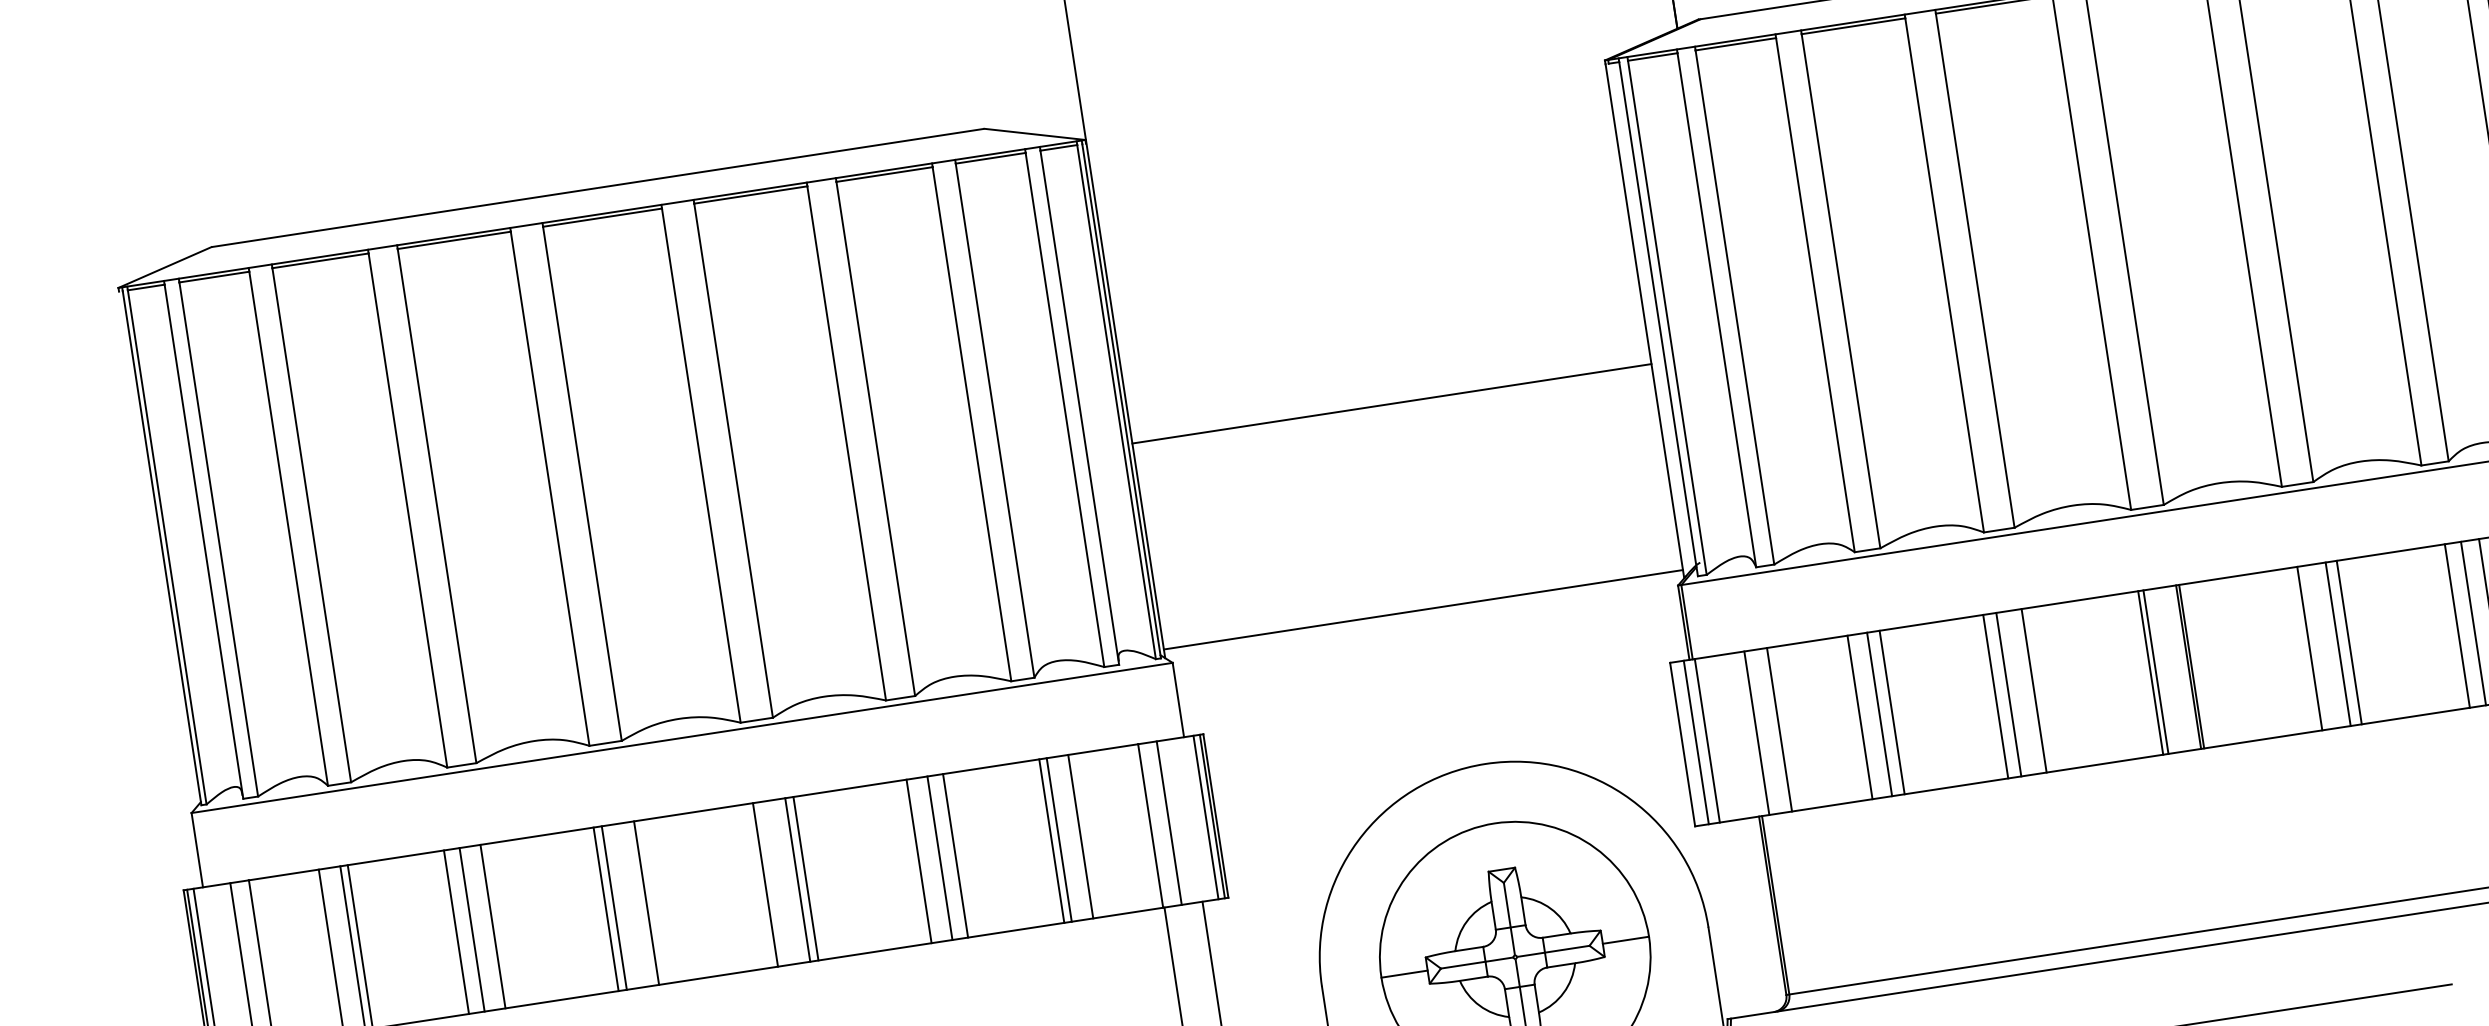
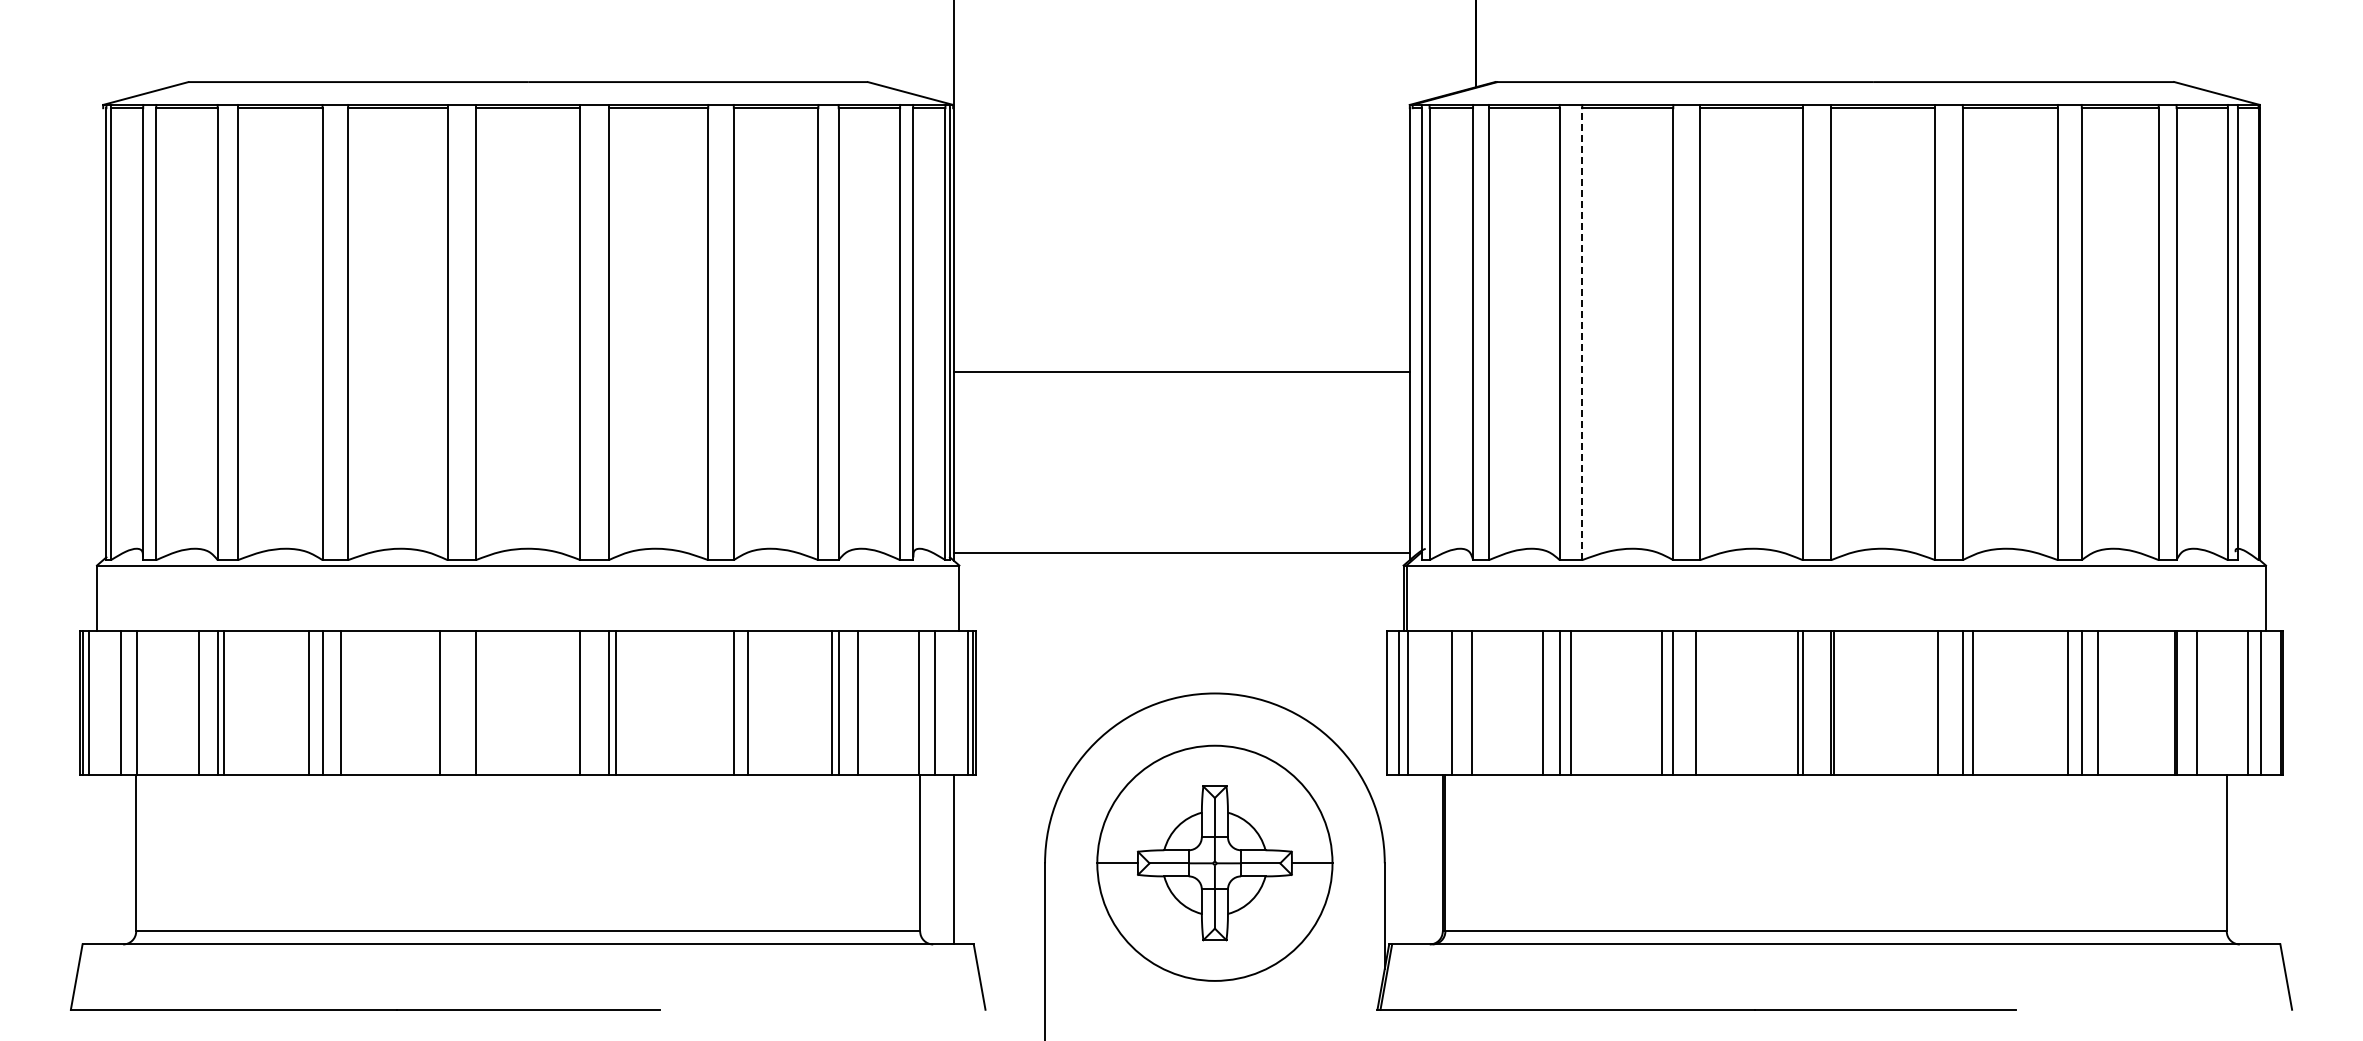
line: (1841, 291) -> (1582, 334), solid -> dashed
line: (919, 861) -> (715, 702), removed
line: (614, 907) -> (447, 702), removed

